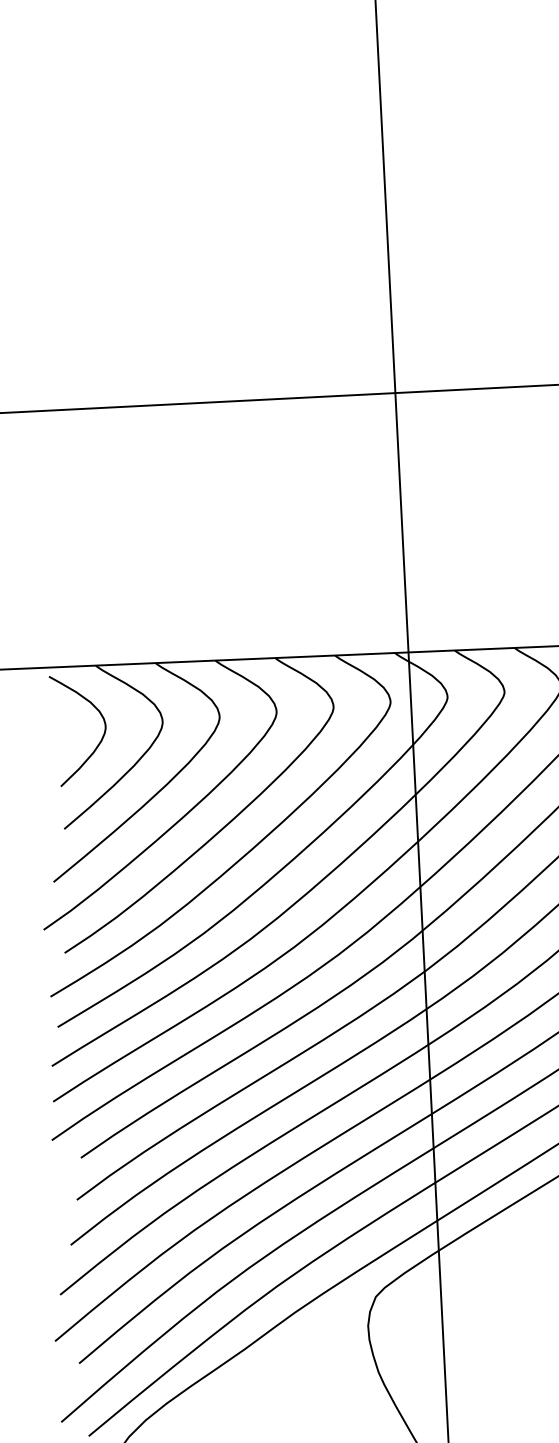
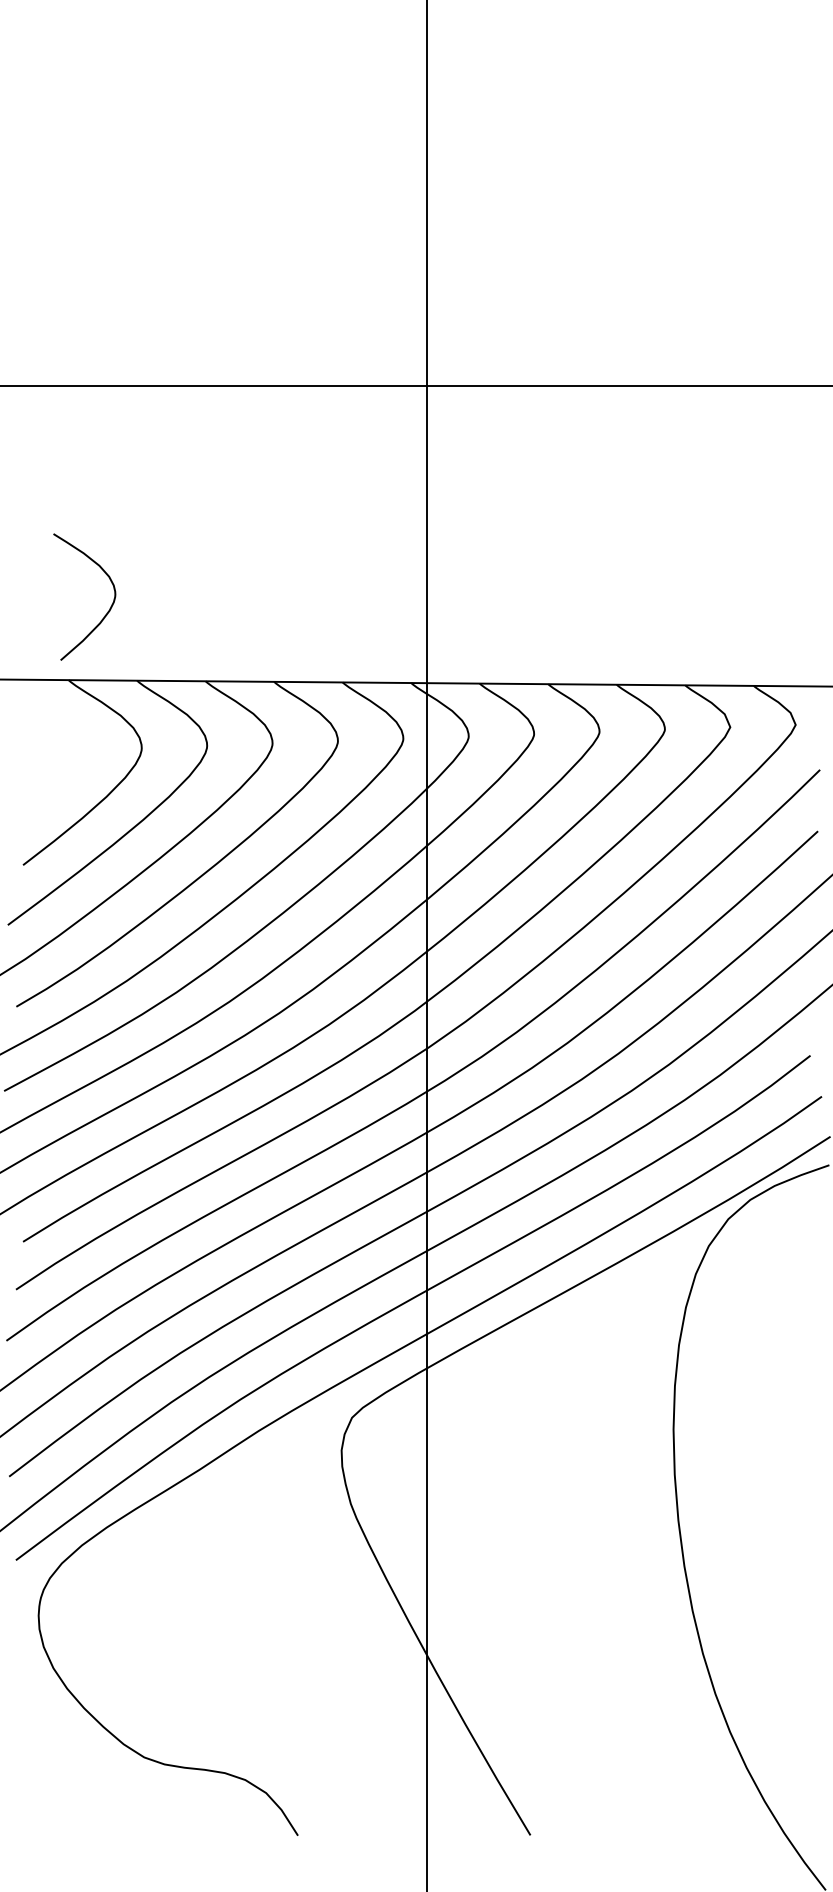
curve: (99, 741) -> (107, 611), moved

